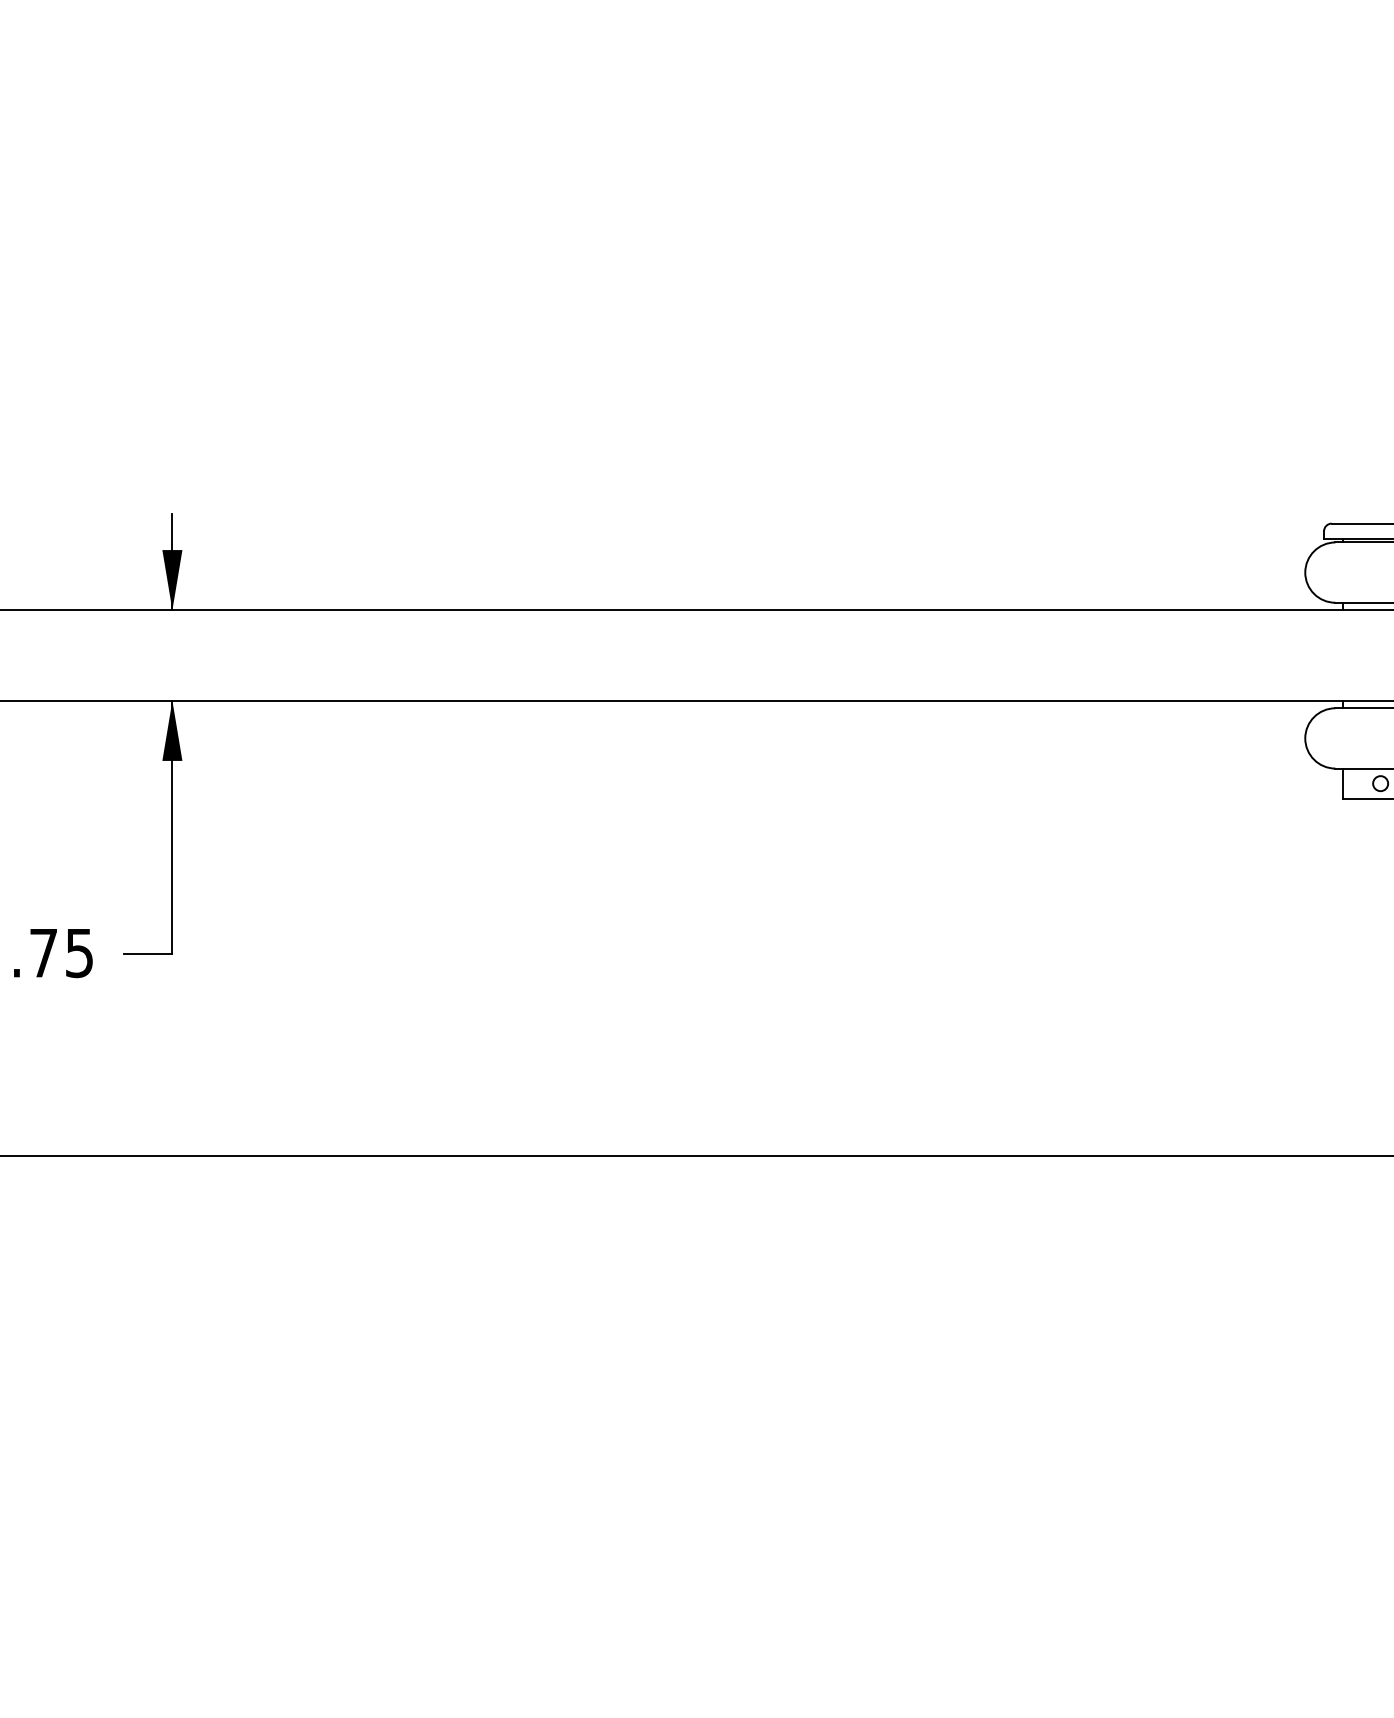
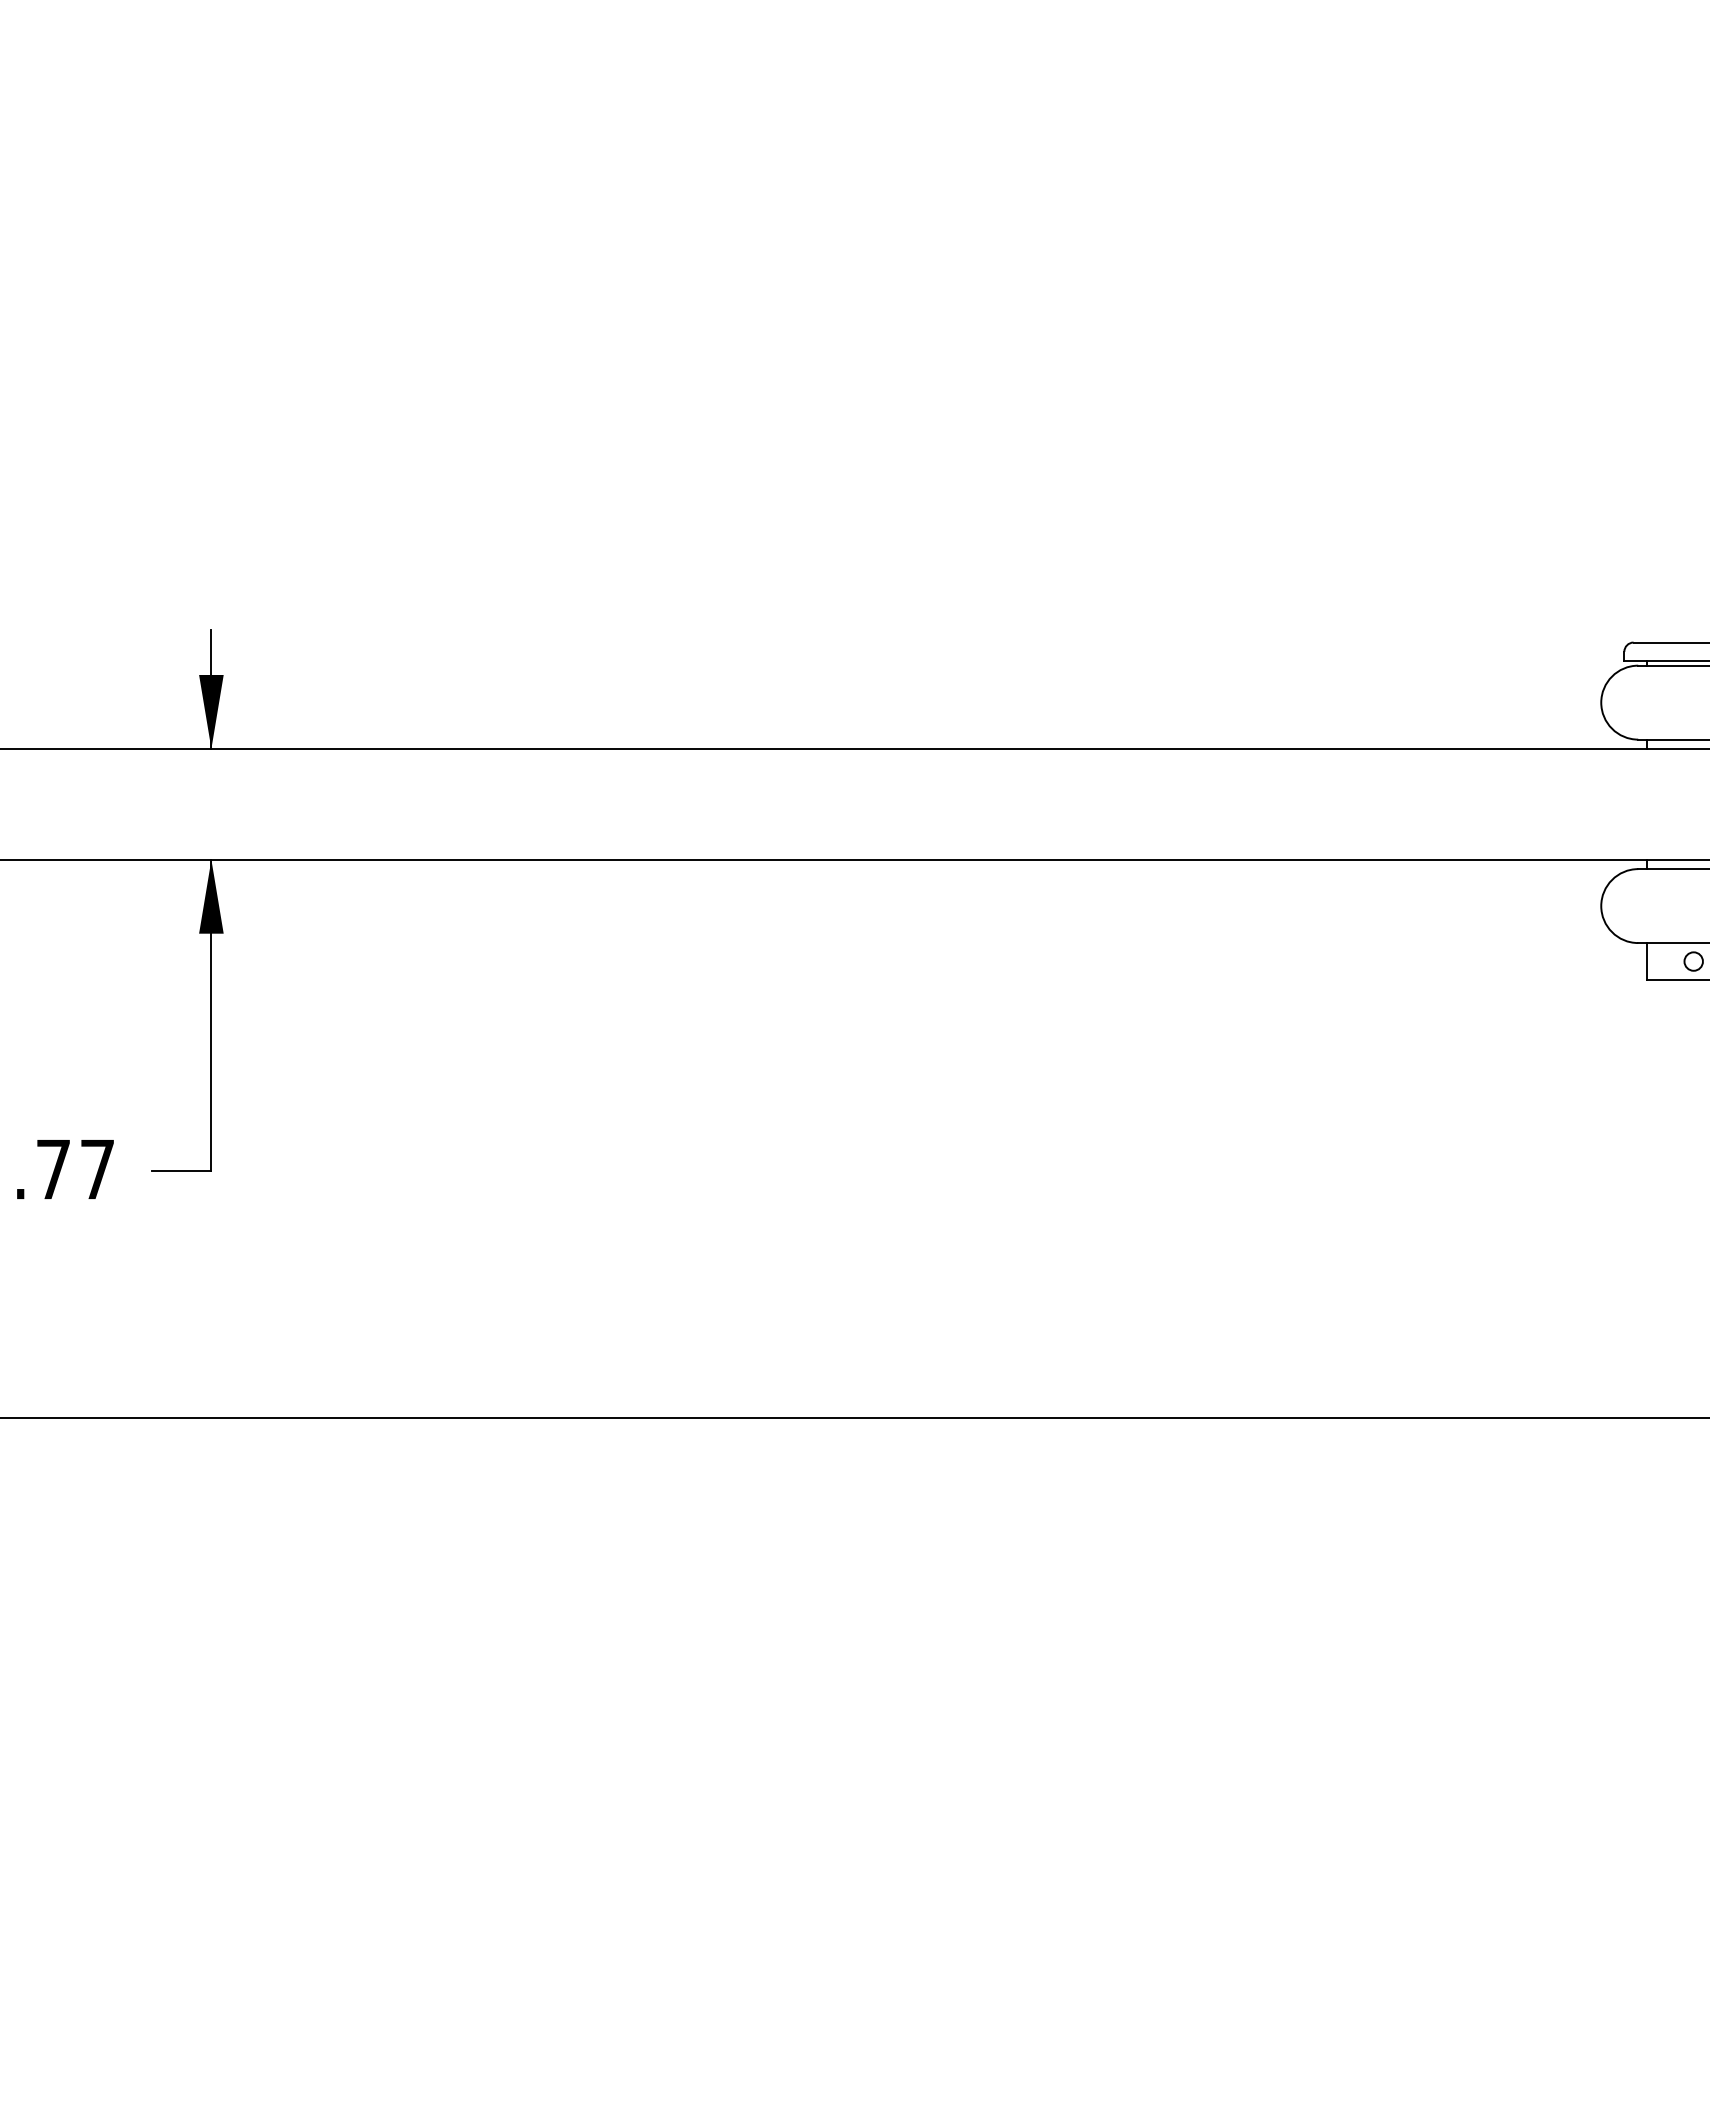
text: (79, 953) -> (97, 1170), .75 -> .77

